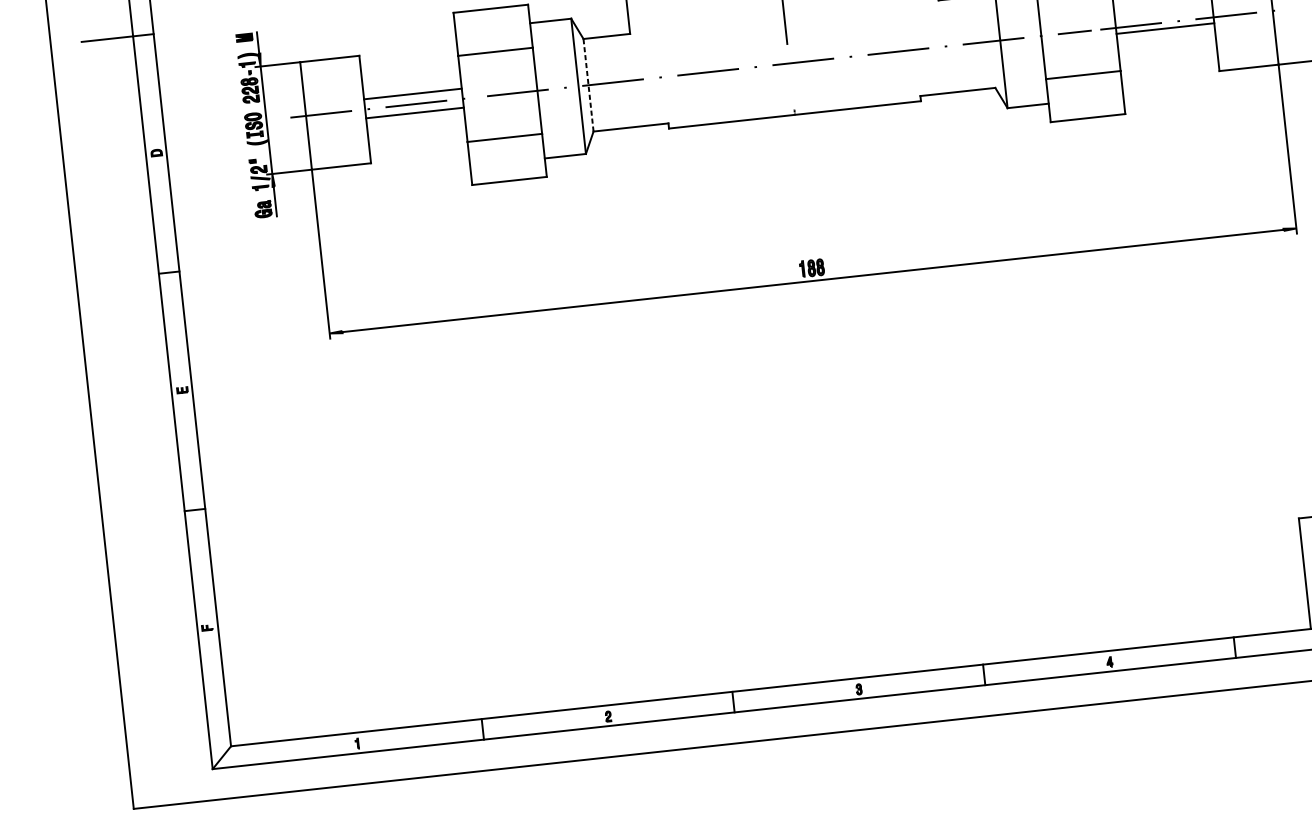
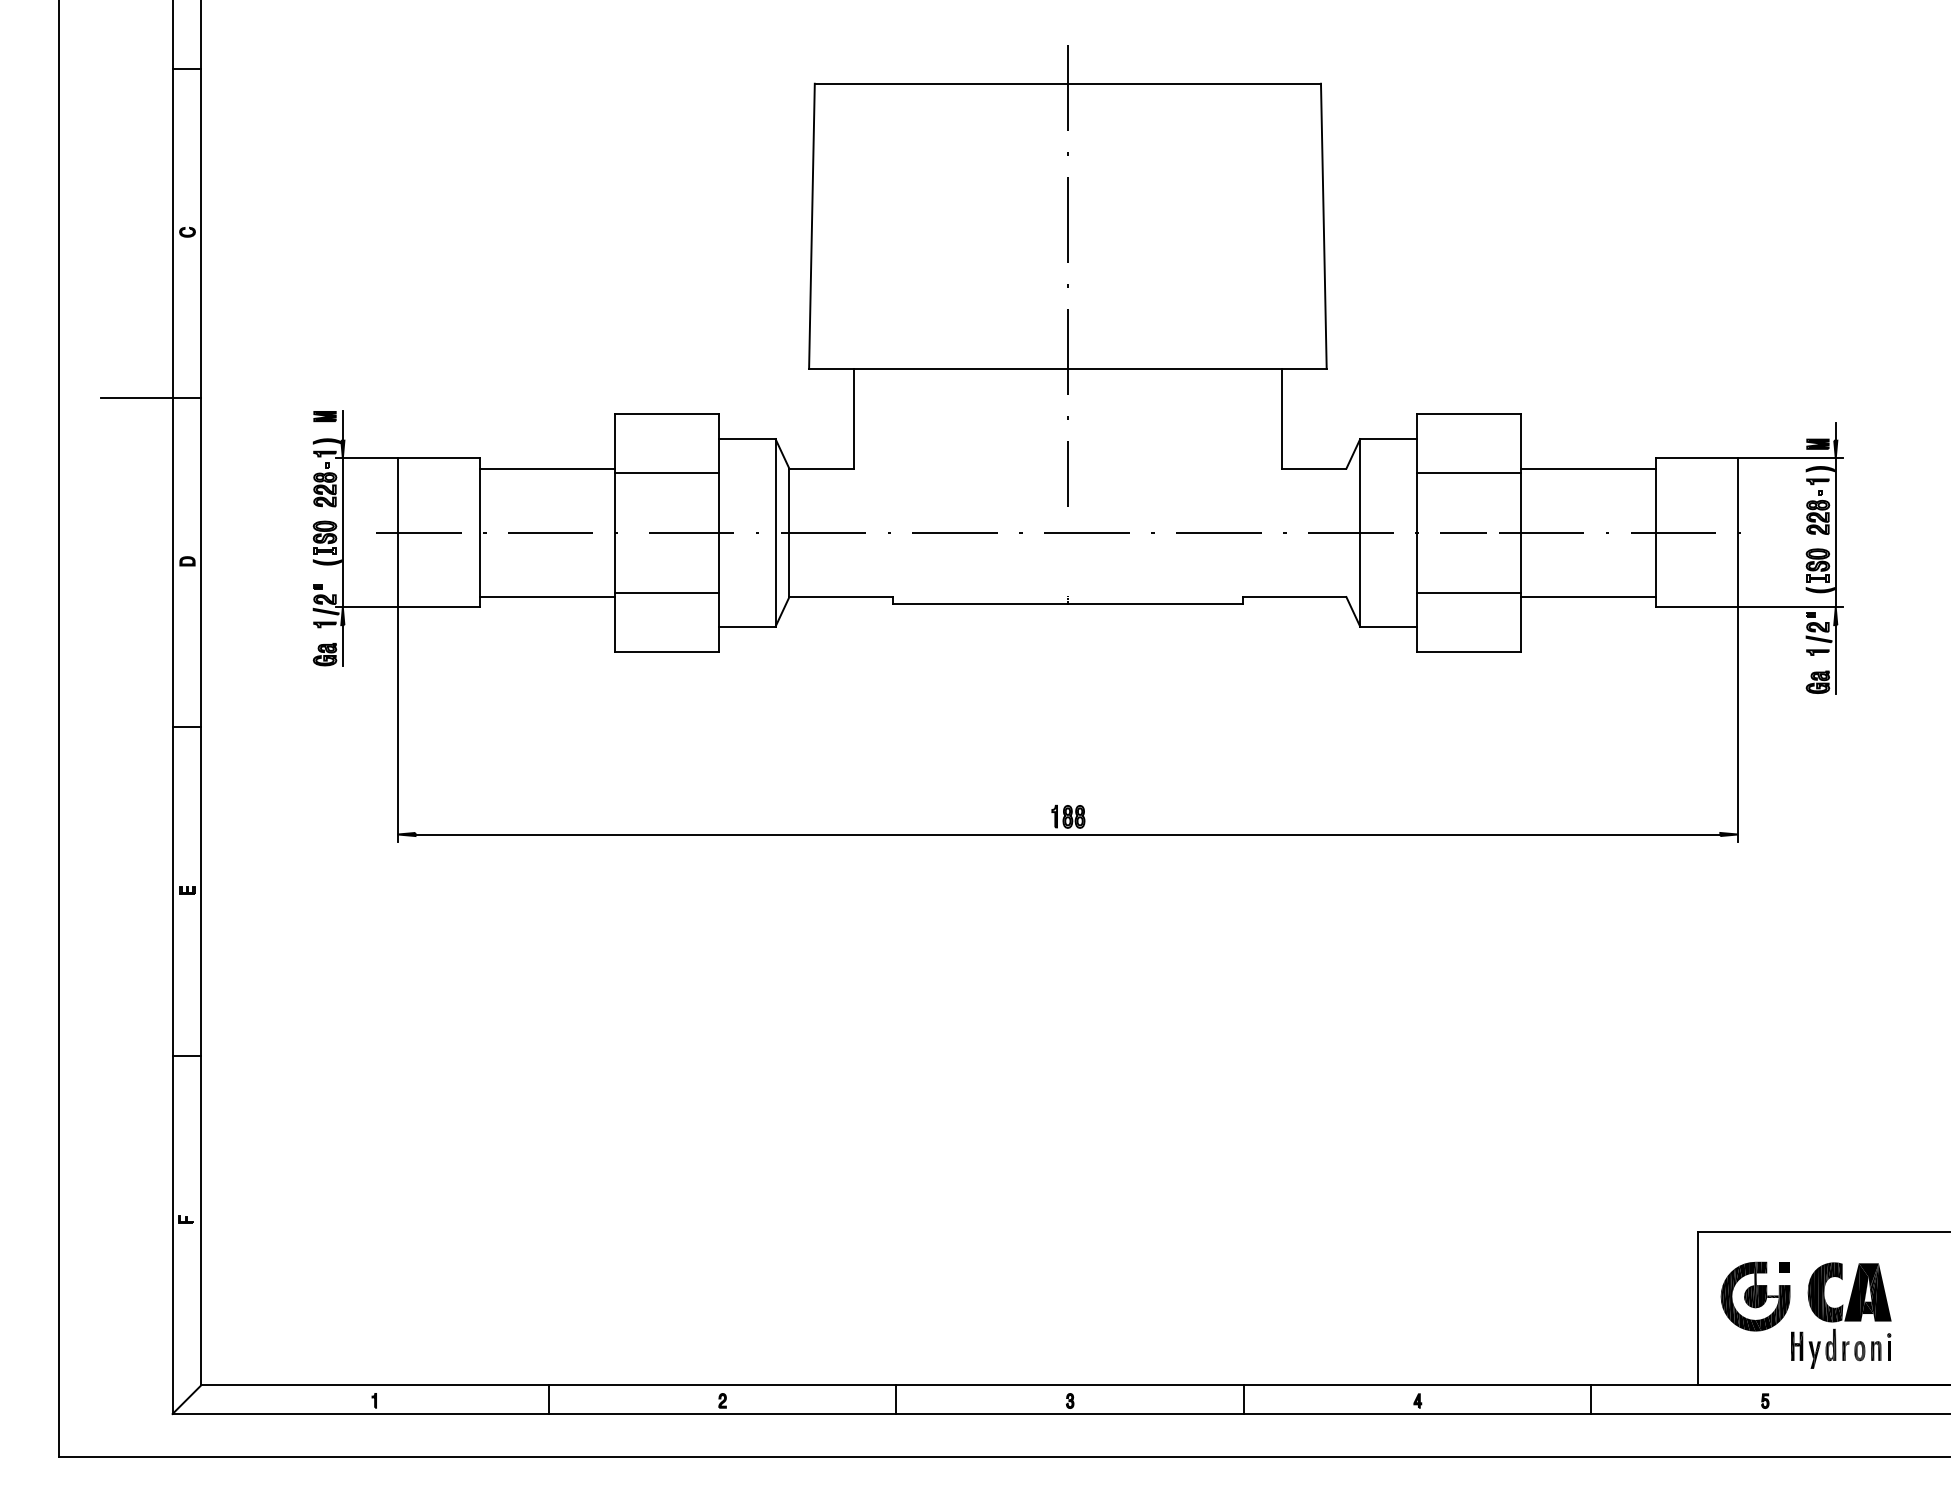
line: (1165, 28) -> (1588, 597), moved
line: (588, 84) -> (789, 532), dashed -> solid
line: (412, 93) -> (547, 468), moved
line: (415, 113) -> (547, 597), moved

